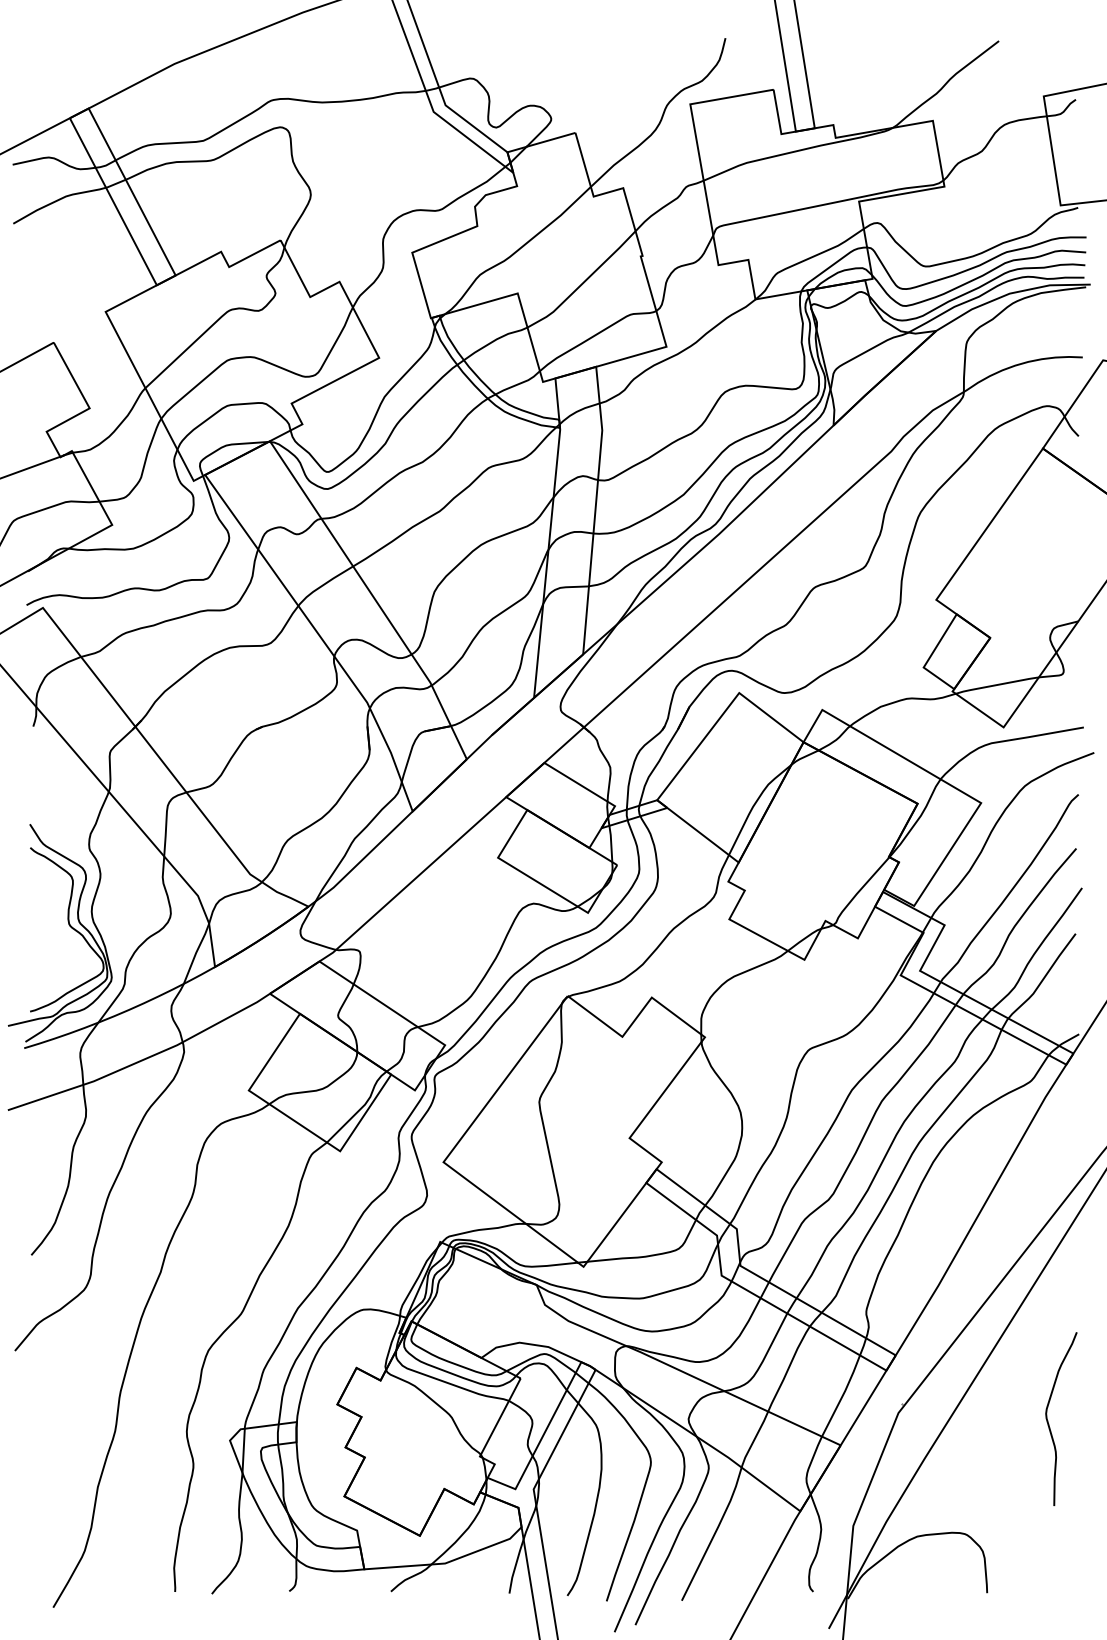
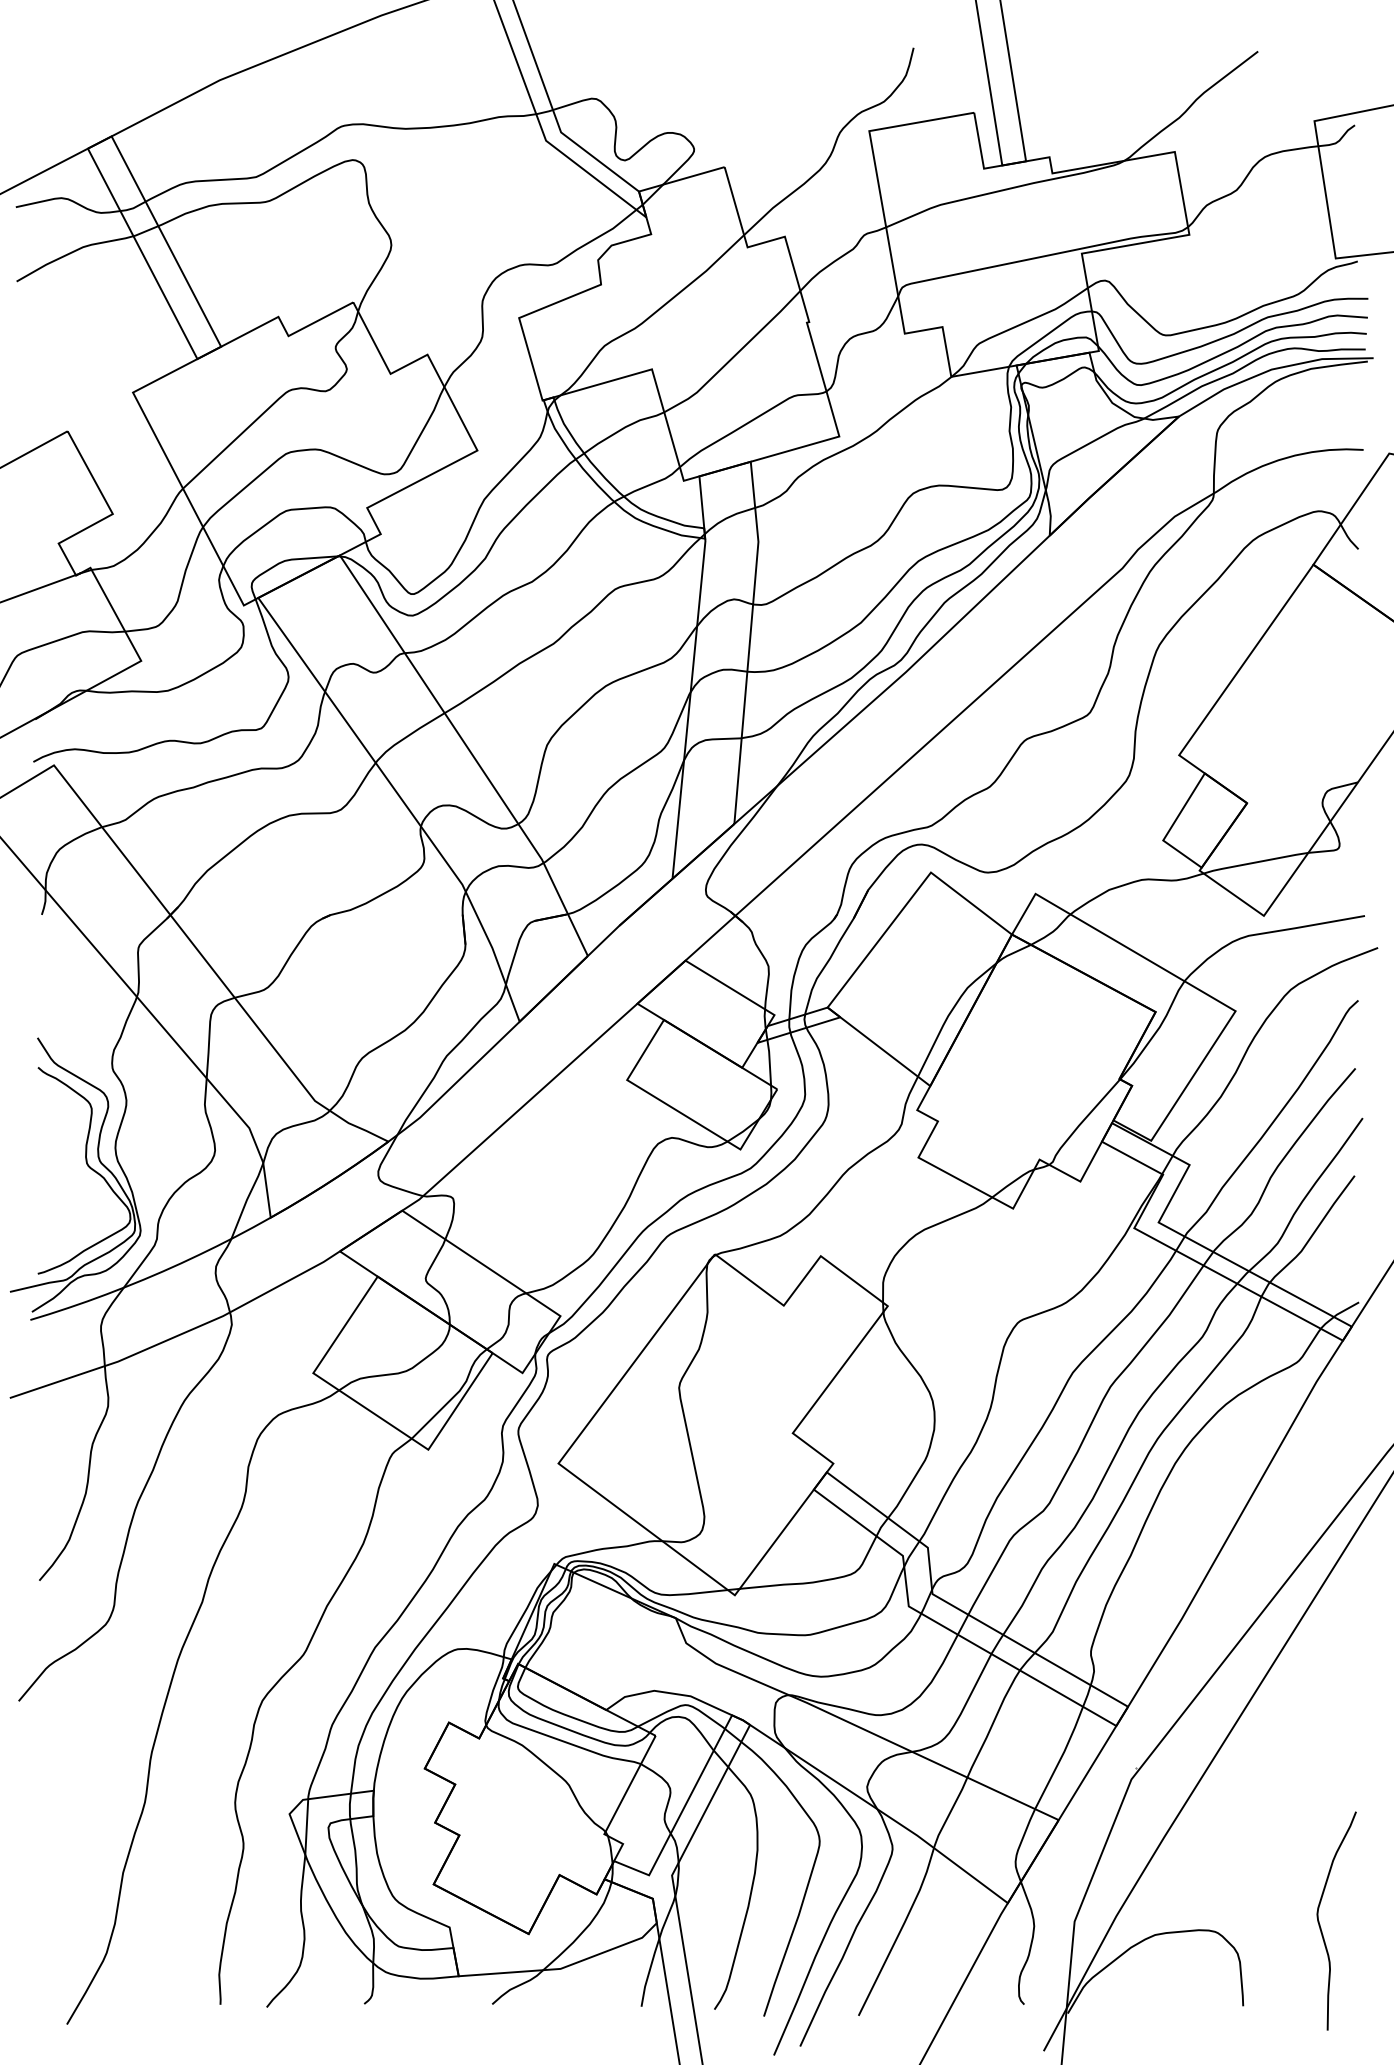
curve: (1048, 1421) -> (1320, 1924), moved

